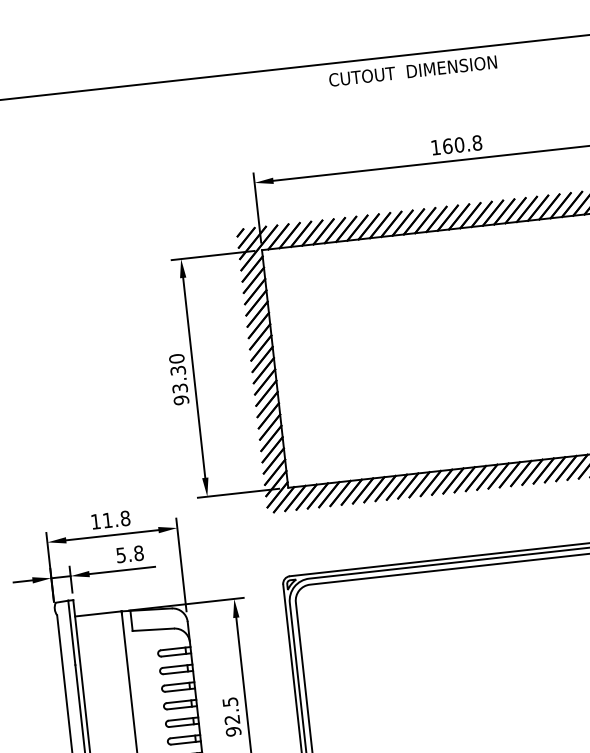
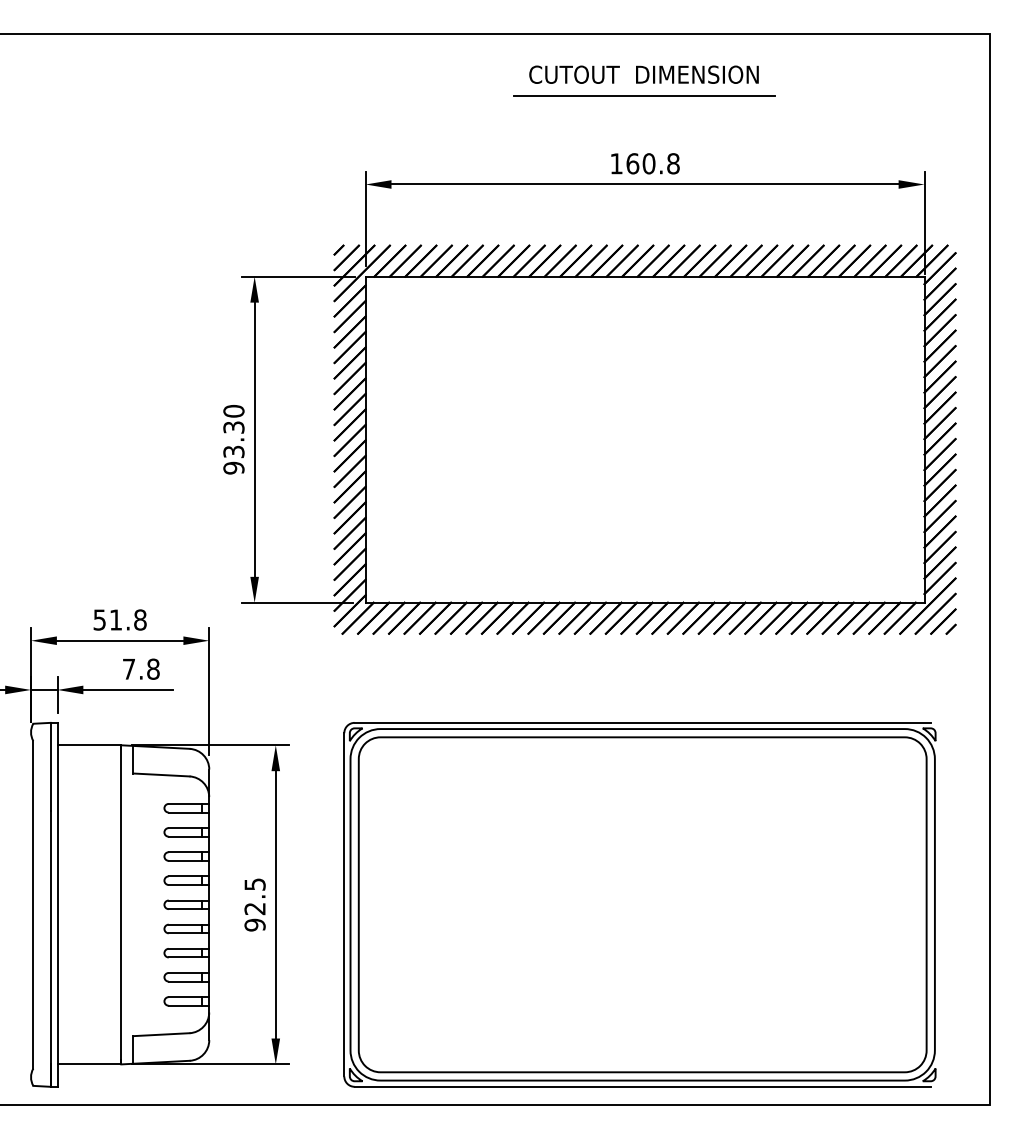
text: (412, 71) -> (643, 74), moved
line: (450, 95) -> (644, 95), added
text: (95, 521) -> (99, 619), 11.8 -> 51.8
text: (120, 555) -> (128, 669), 5.8 -> 7.8

